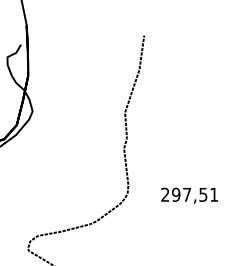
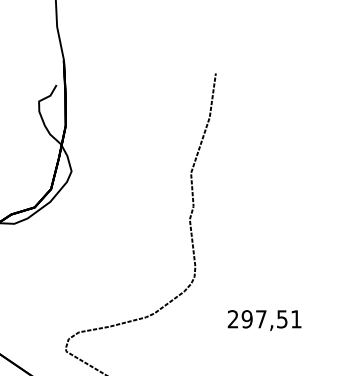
text: (189, 195) -> (264, 320), moved

